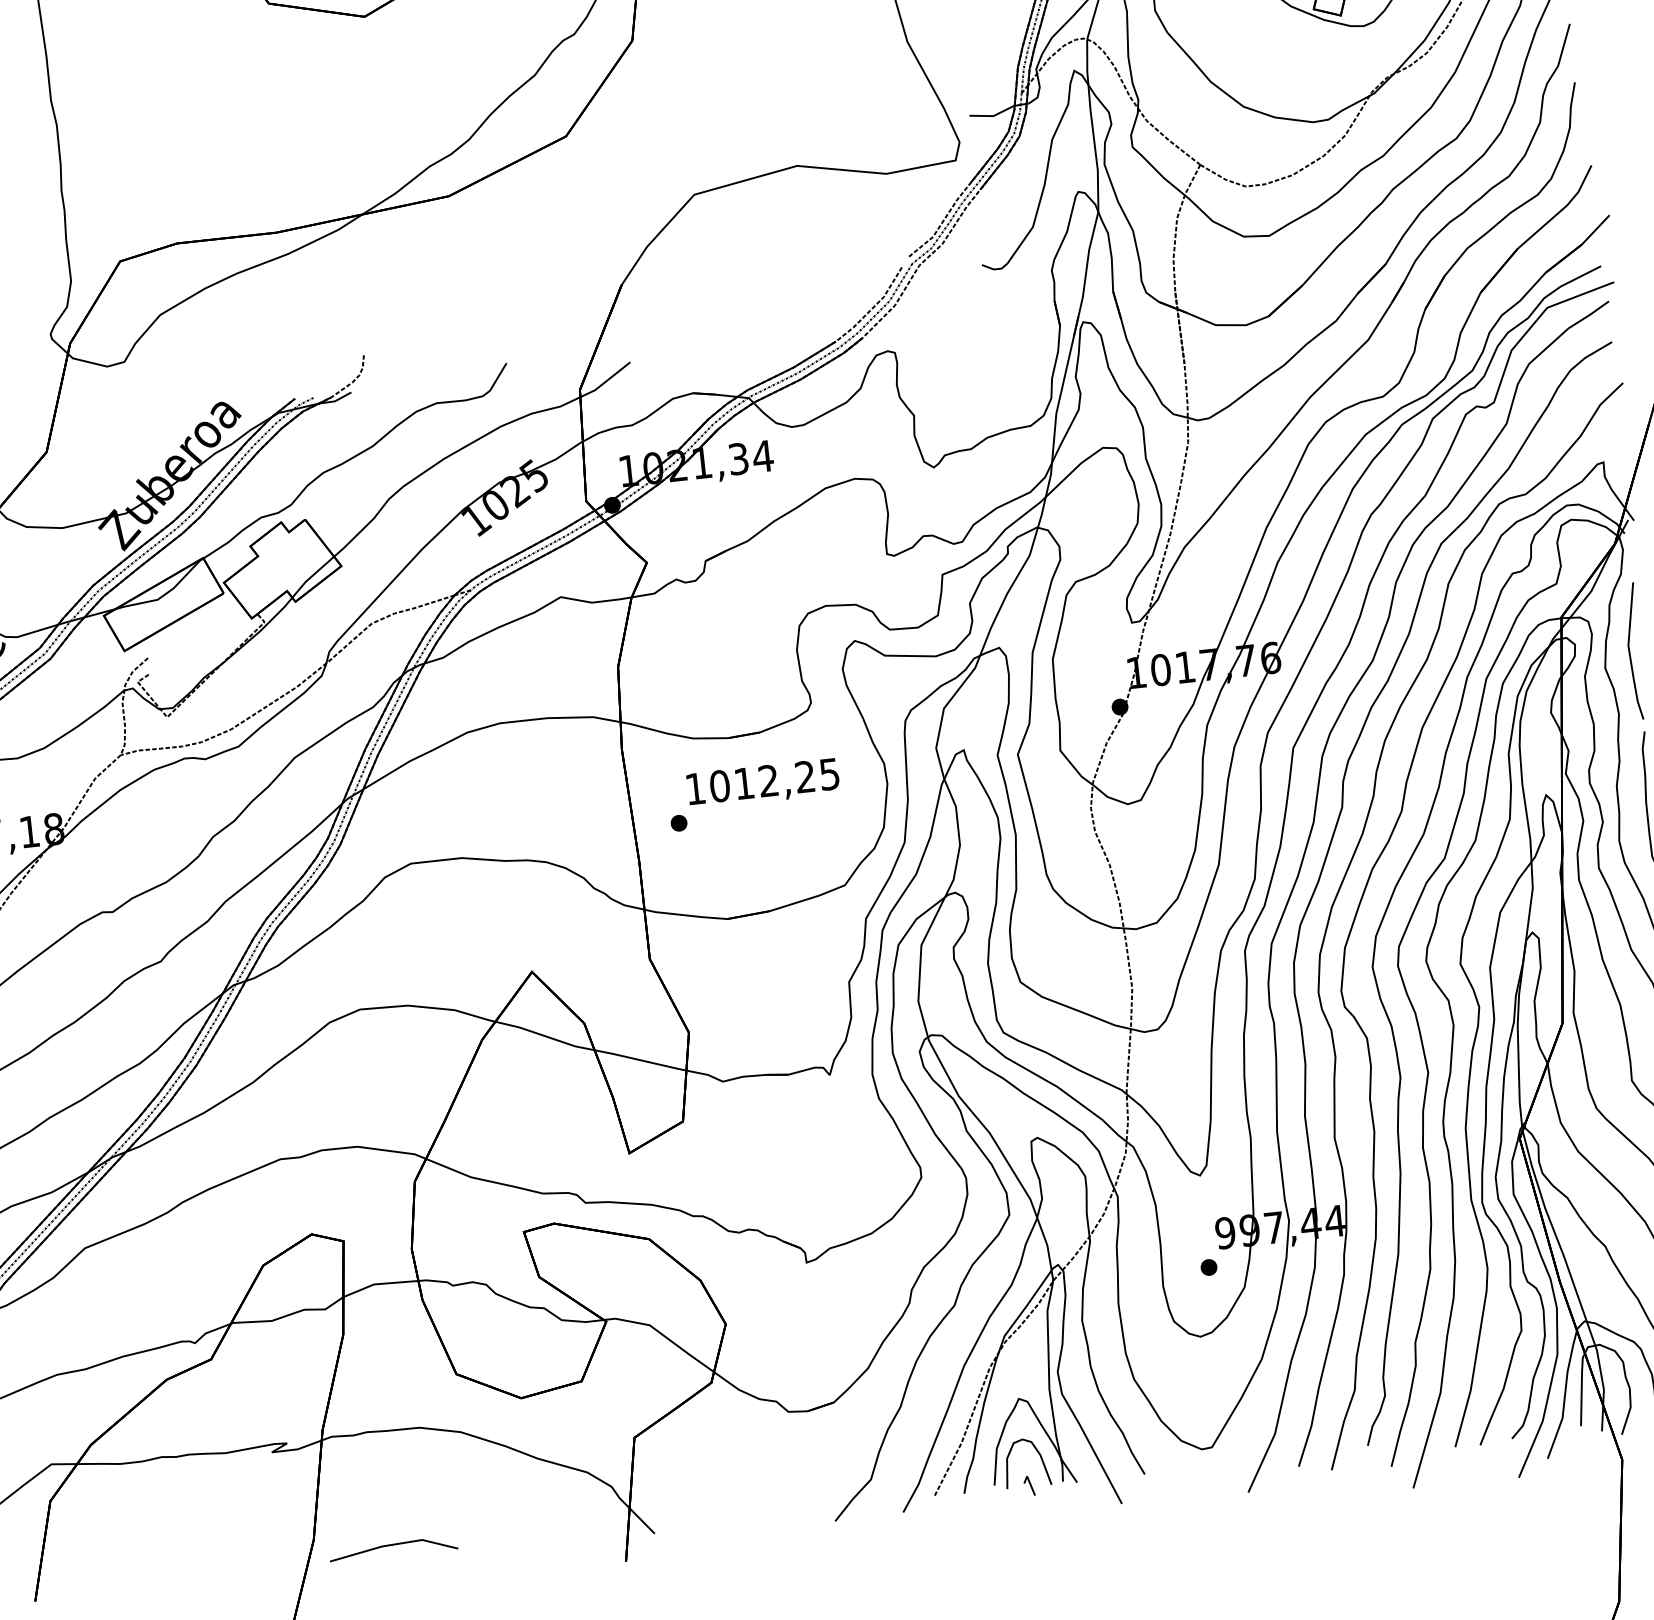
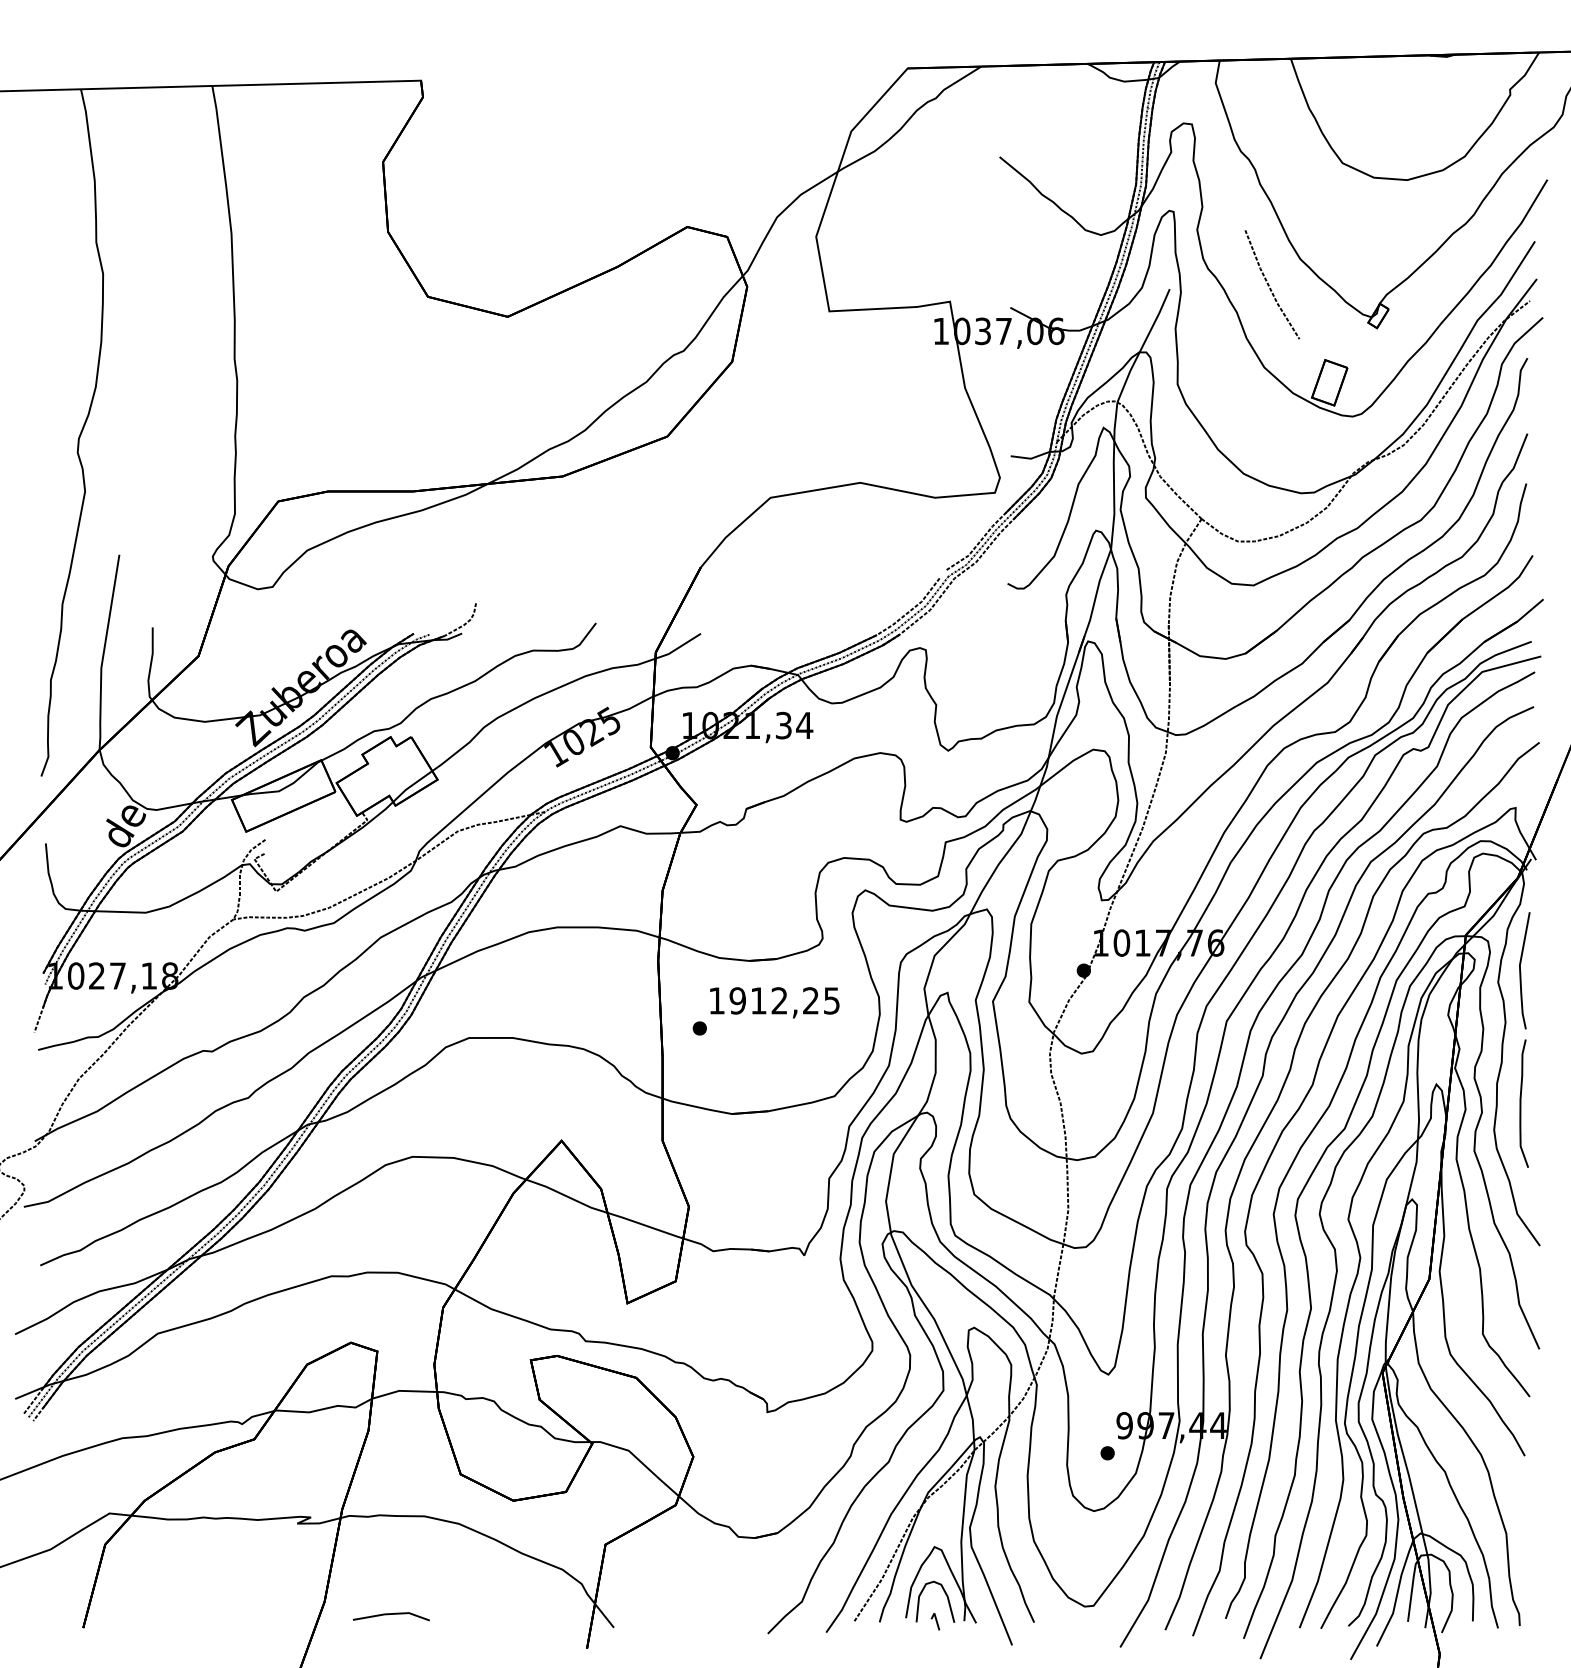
text: (719, 785) -> (737, 1000), 1012,25 -> 1912,25
part: (393, 1548) -> (391, 1616), size x0.7

